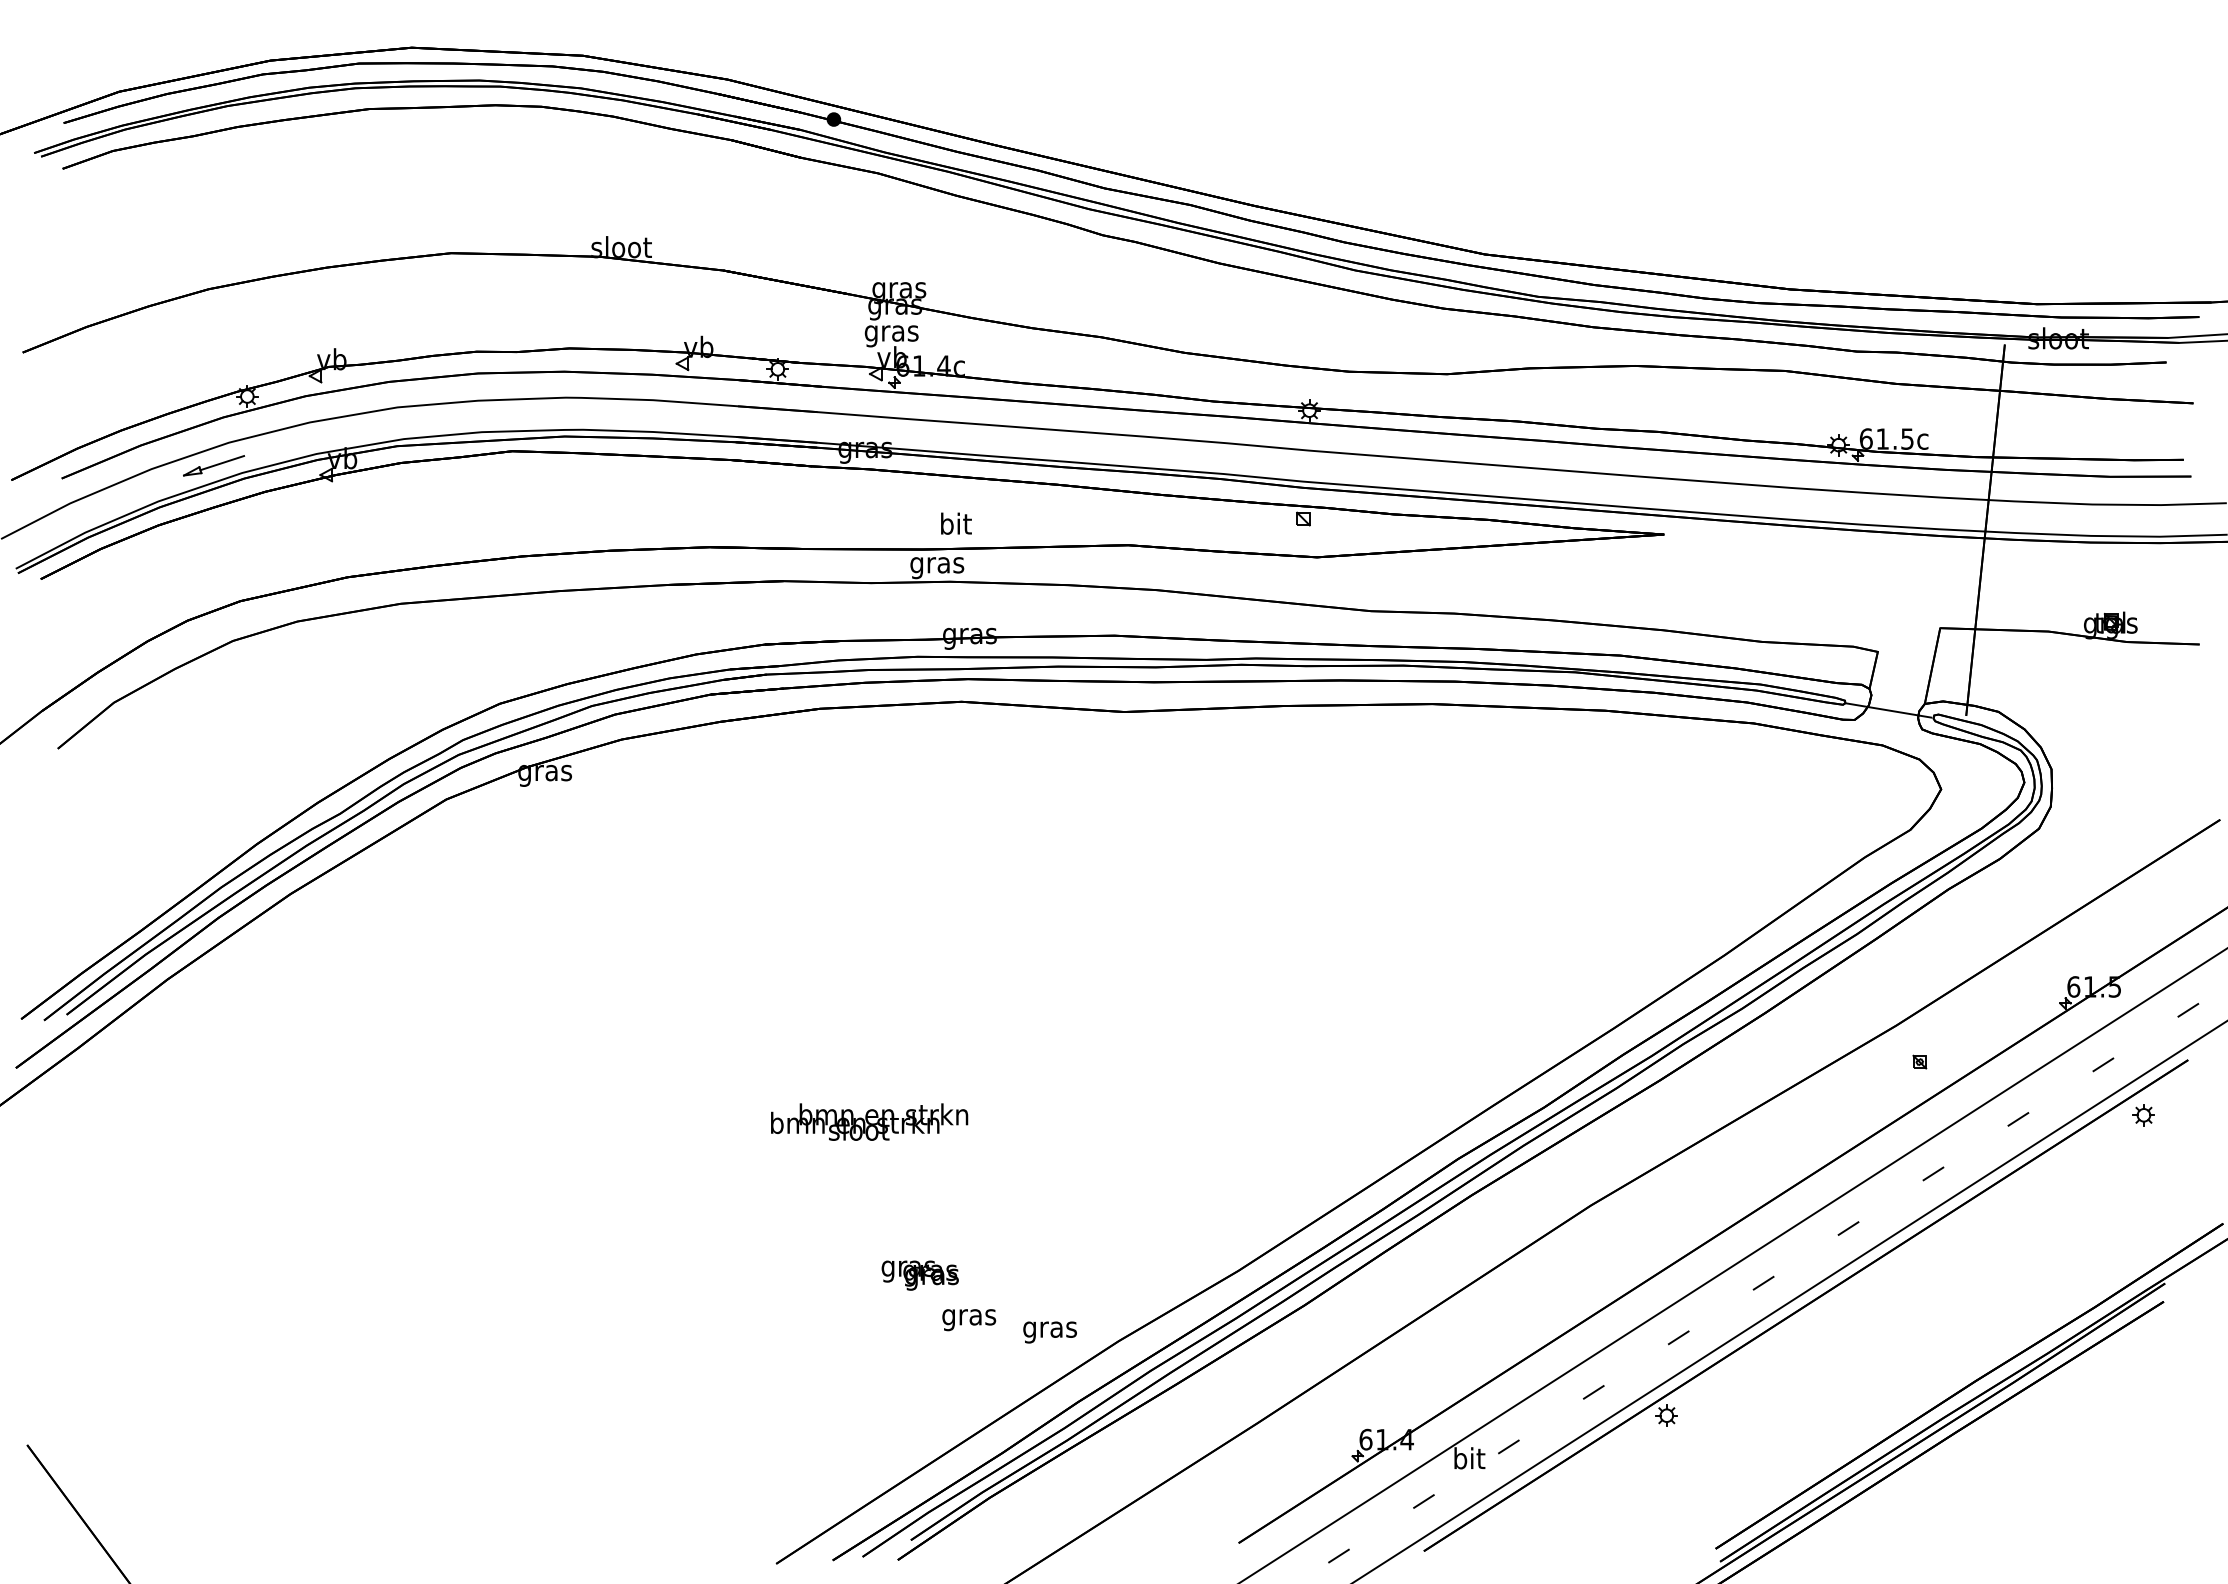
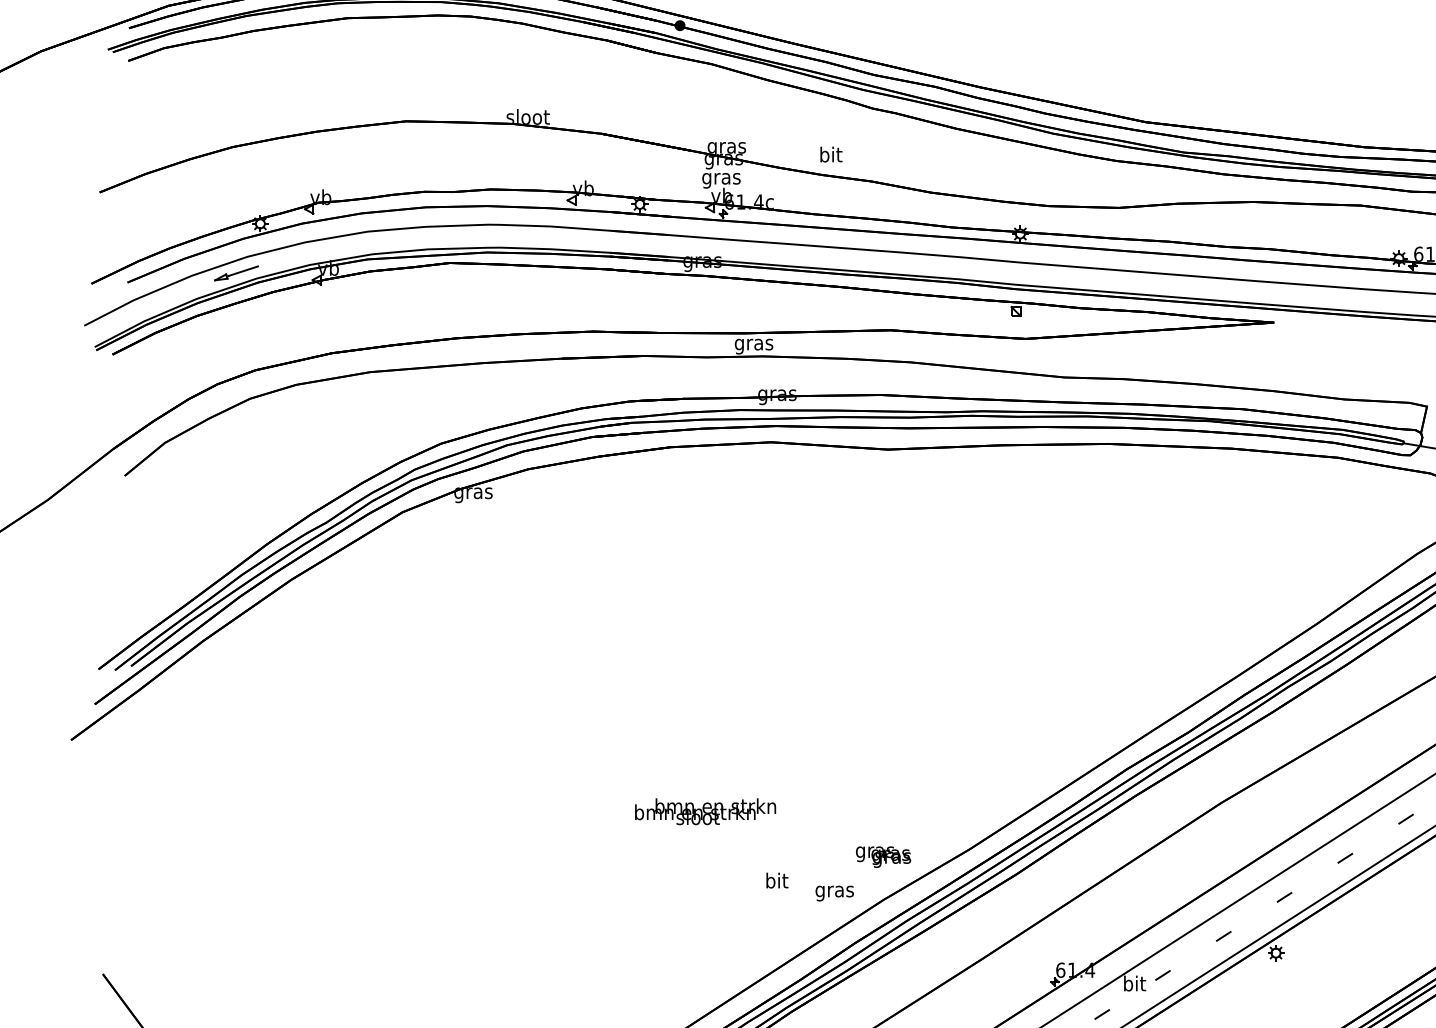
text: (956, 523) -> (831, 154), moved
text: (869, 1121) -> (705, 811), moved
text: (919, 1275) -> (882, 857), moved
text: (969, 1317) -> (777, 882), gras -> bit

